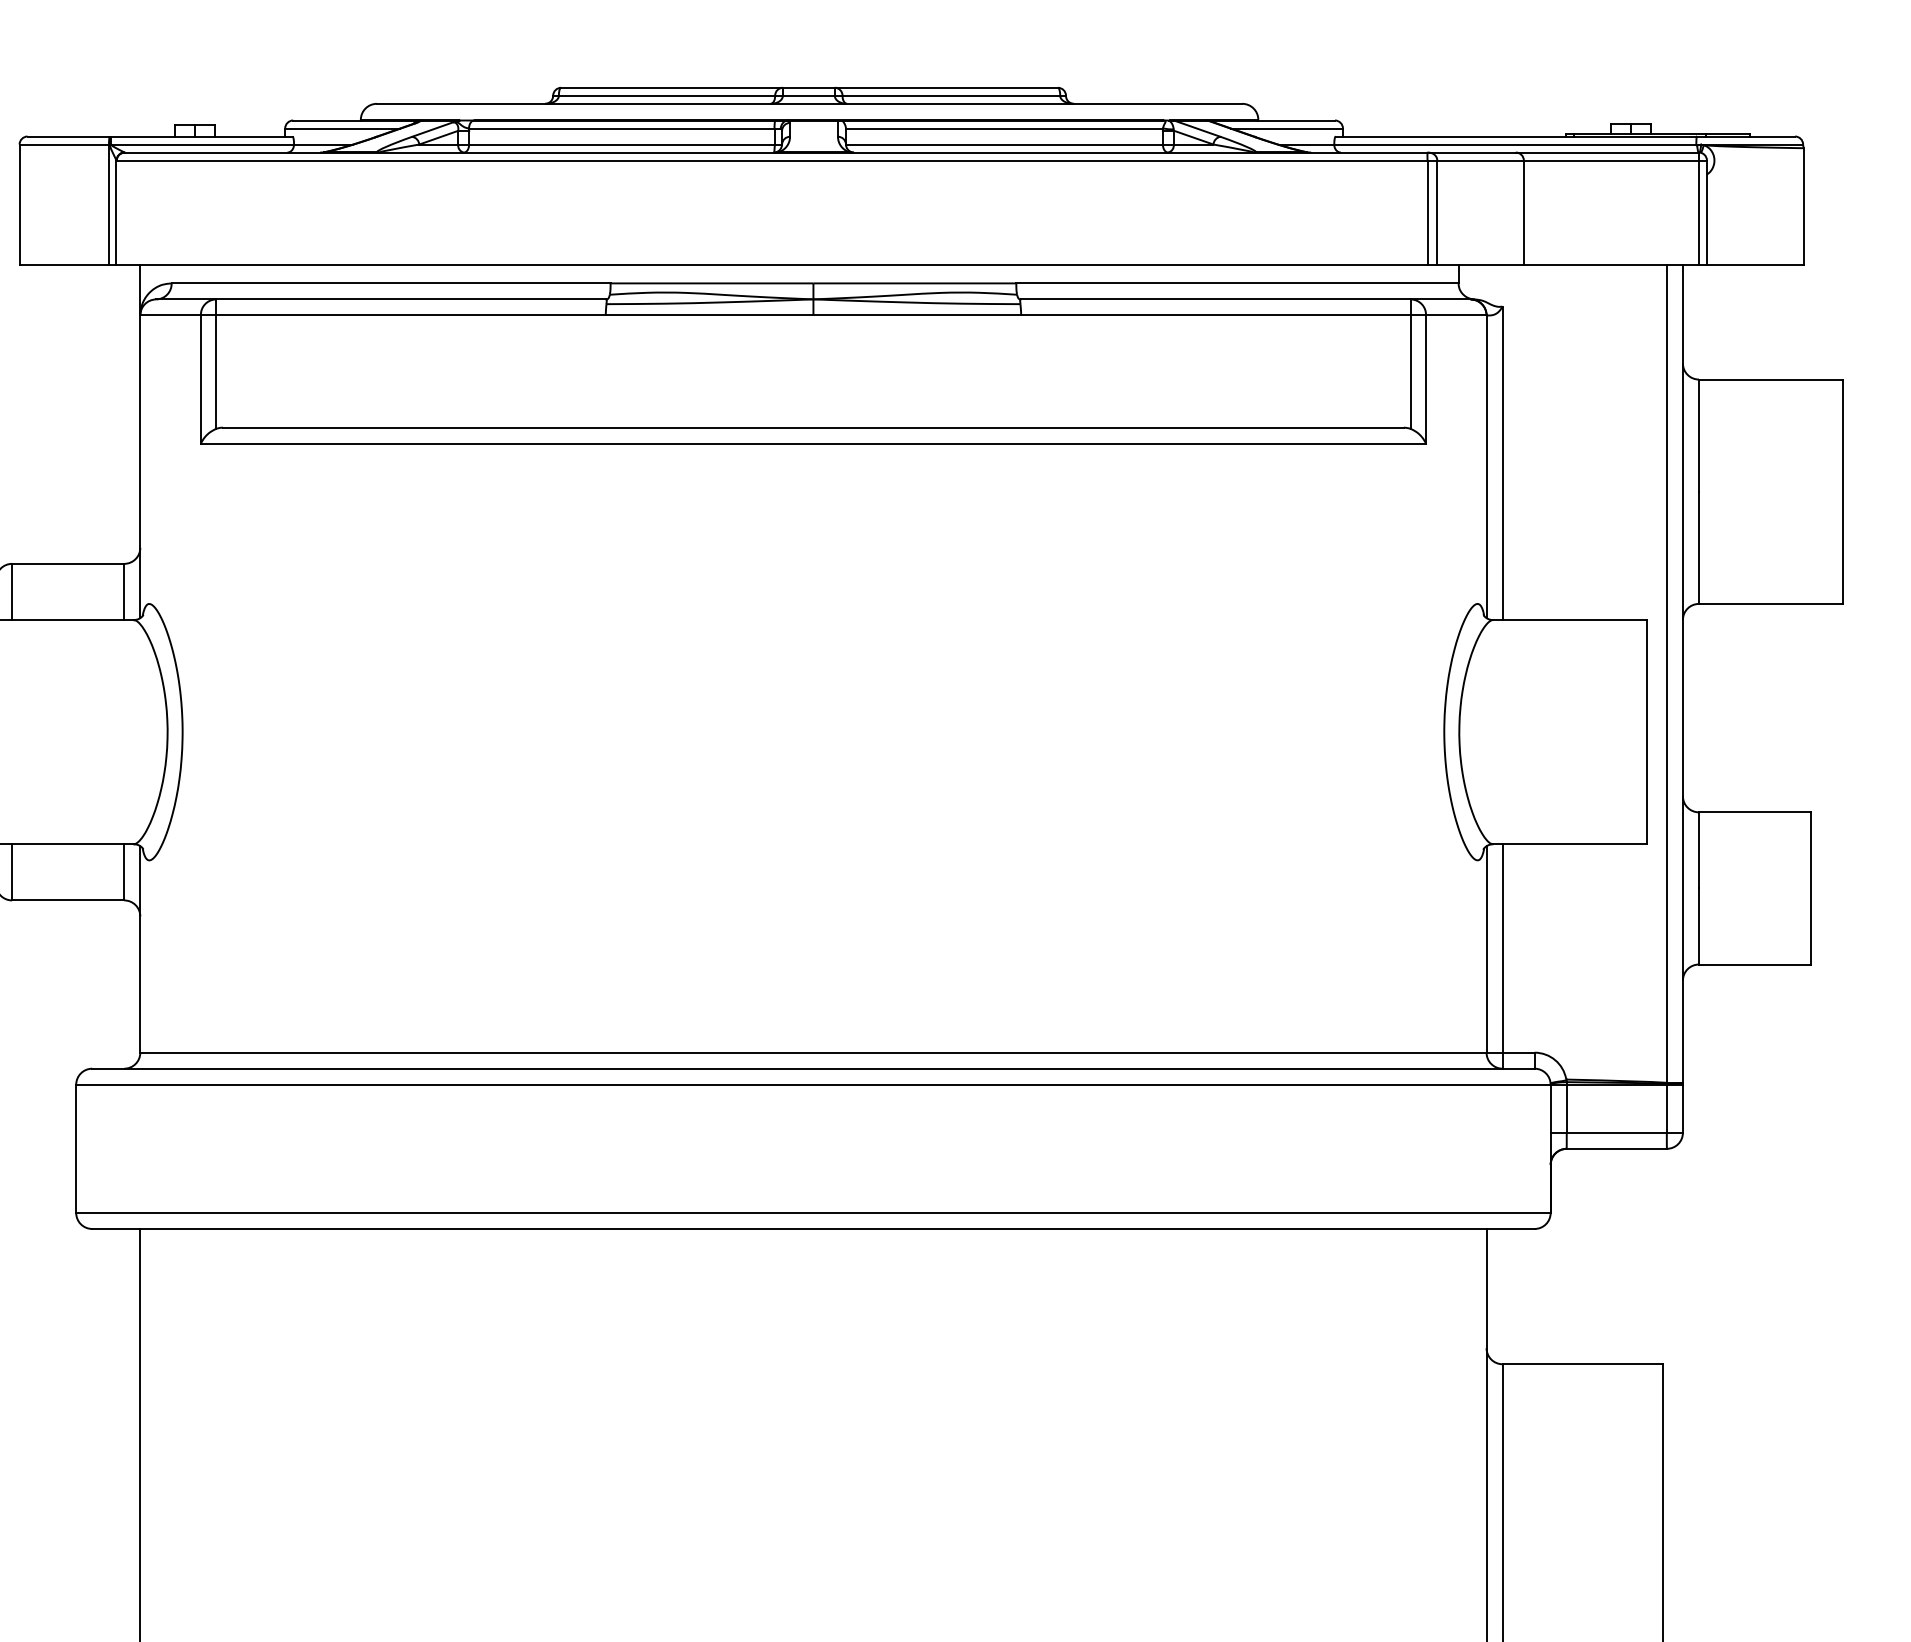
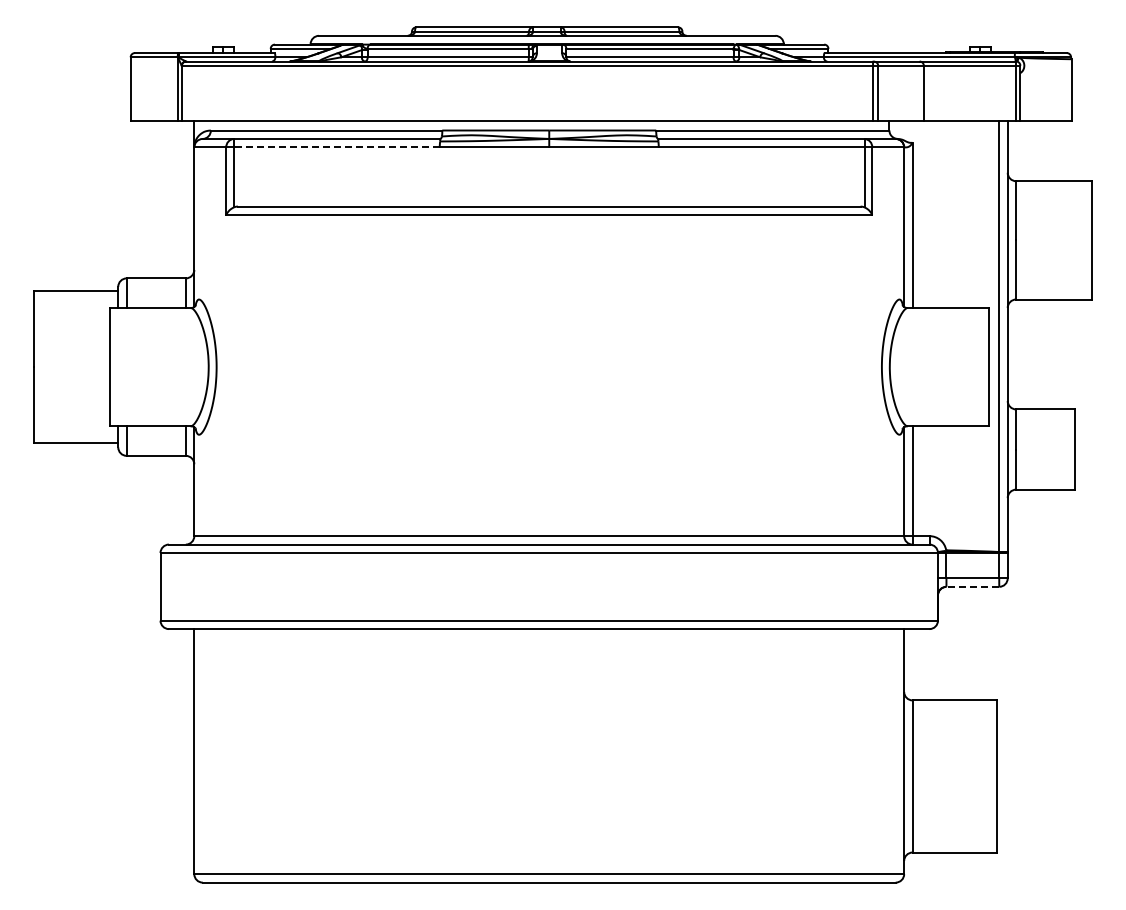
line: (409, 315) -> (336, 147), solid -> dashed
line: (1616, 1148) -> (972, 586), solid -> dashed

